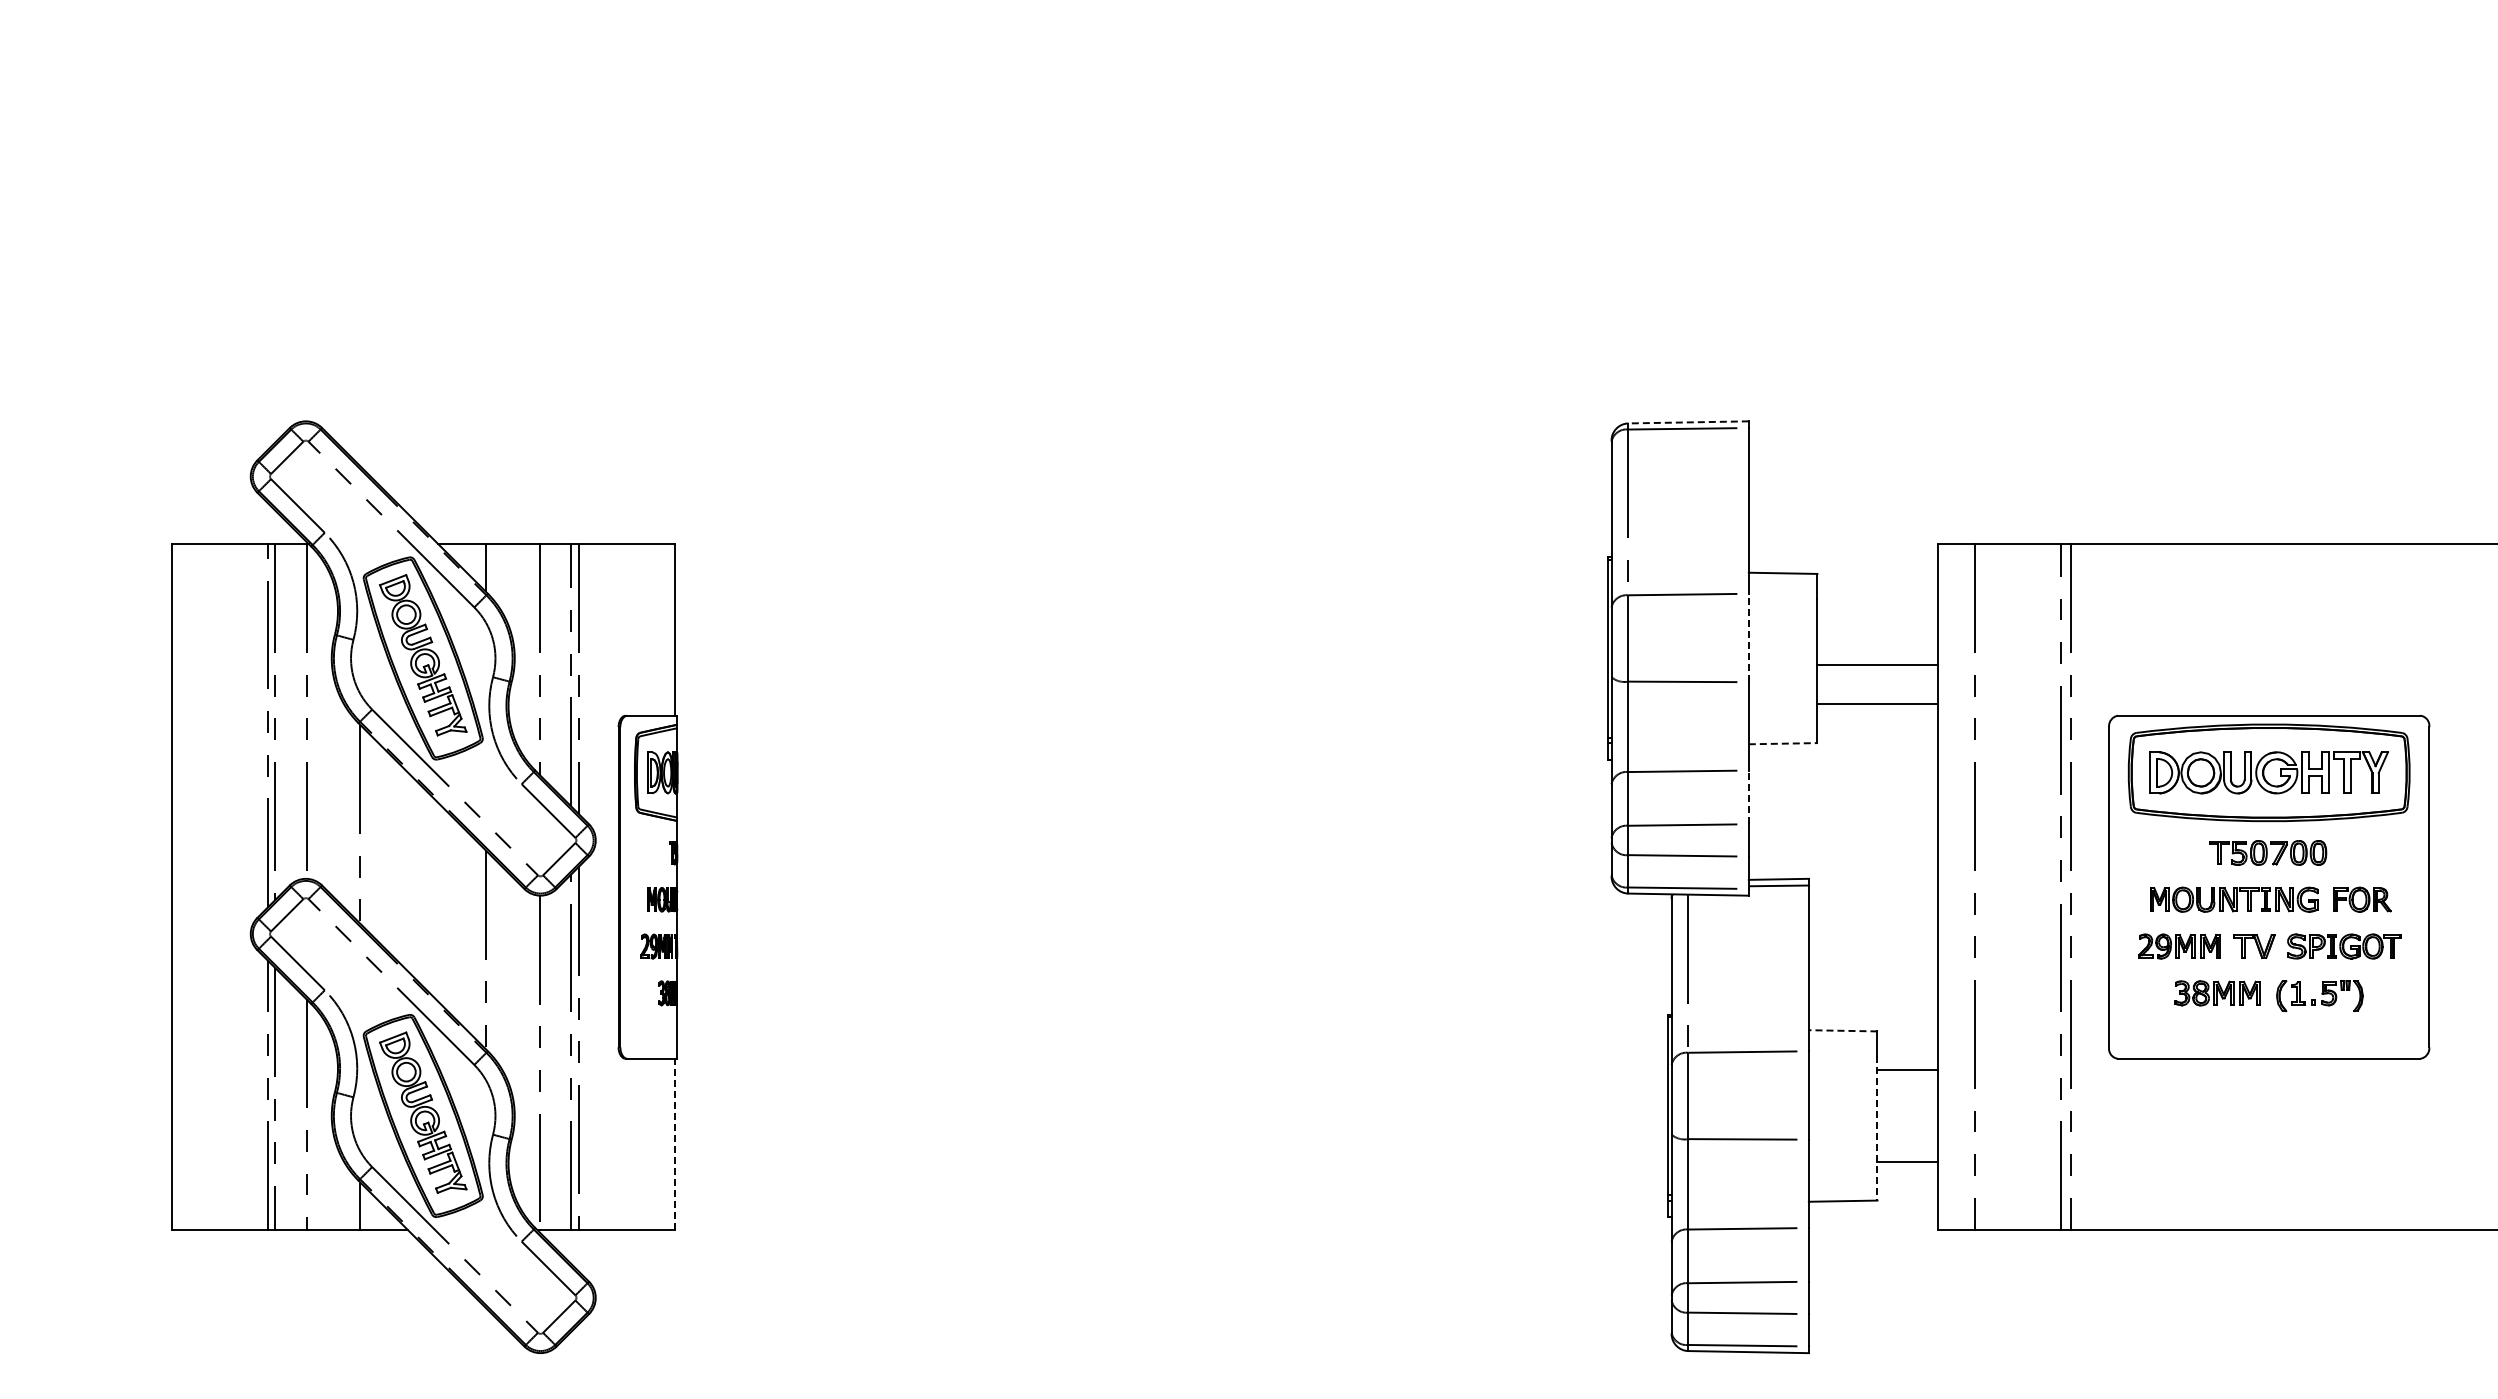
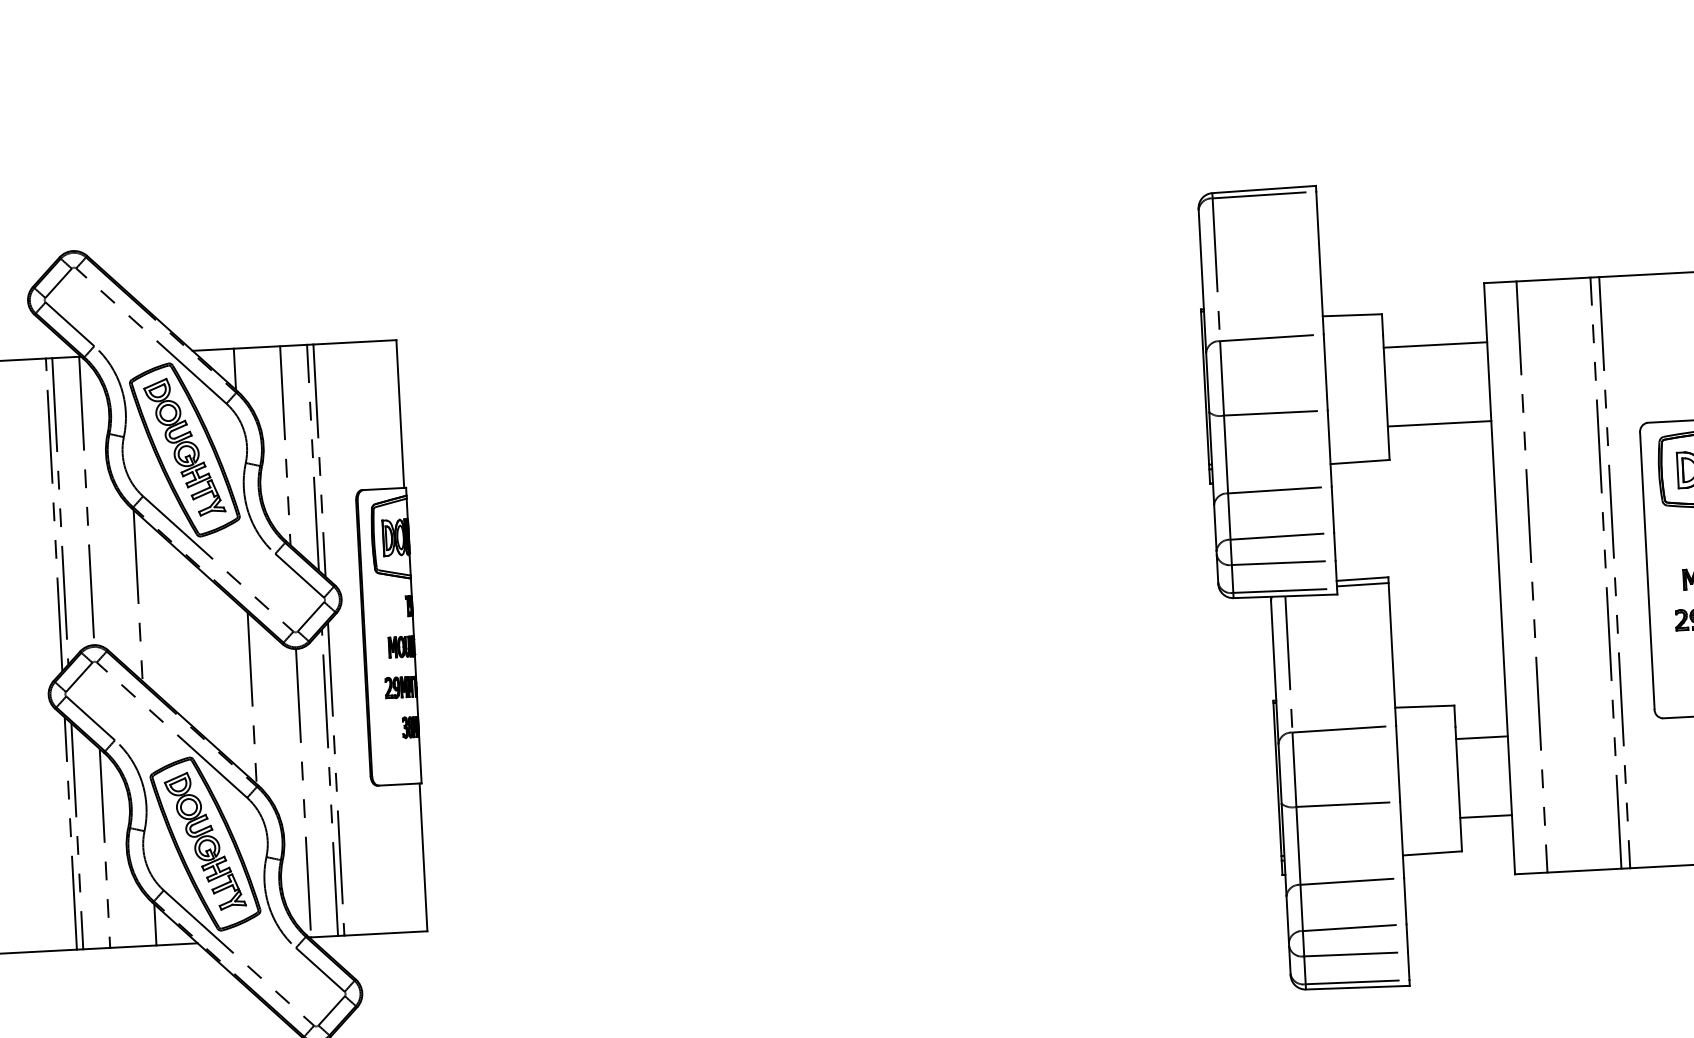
line: (1688, 422) -> (1264, 189), dashed -> solid
line: (1748, 637) -> (1325, 372), dashed -> solid
line: (1877, 664) -> (1435, 344), moved
line: (1783, 743) -> (1360, 461), dashed -> solid
line: (1748, 797) -> (1332, 509), dashed -> solid
line: (1842, 1030) -> (1424, 706), dashed -> solid
line: (1877, 1128) -> (1458, 789), dashed -> solid
line: (674, 1144) -> (423, 857), dashed -> solid

